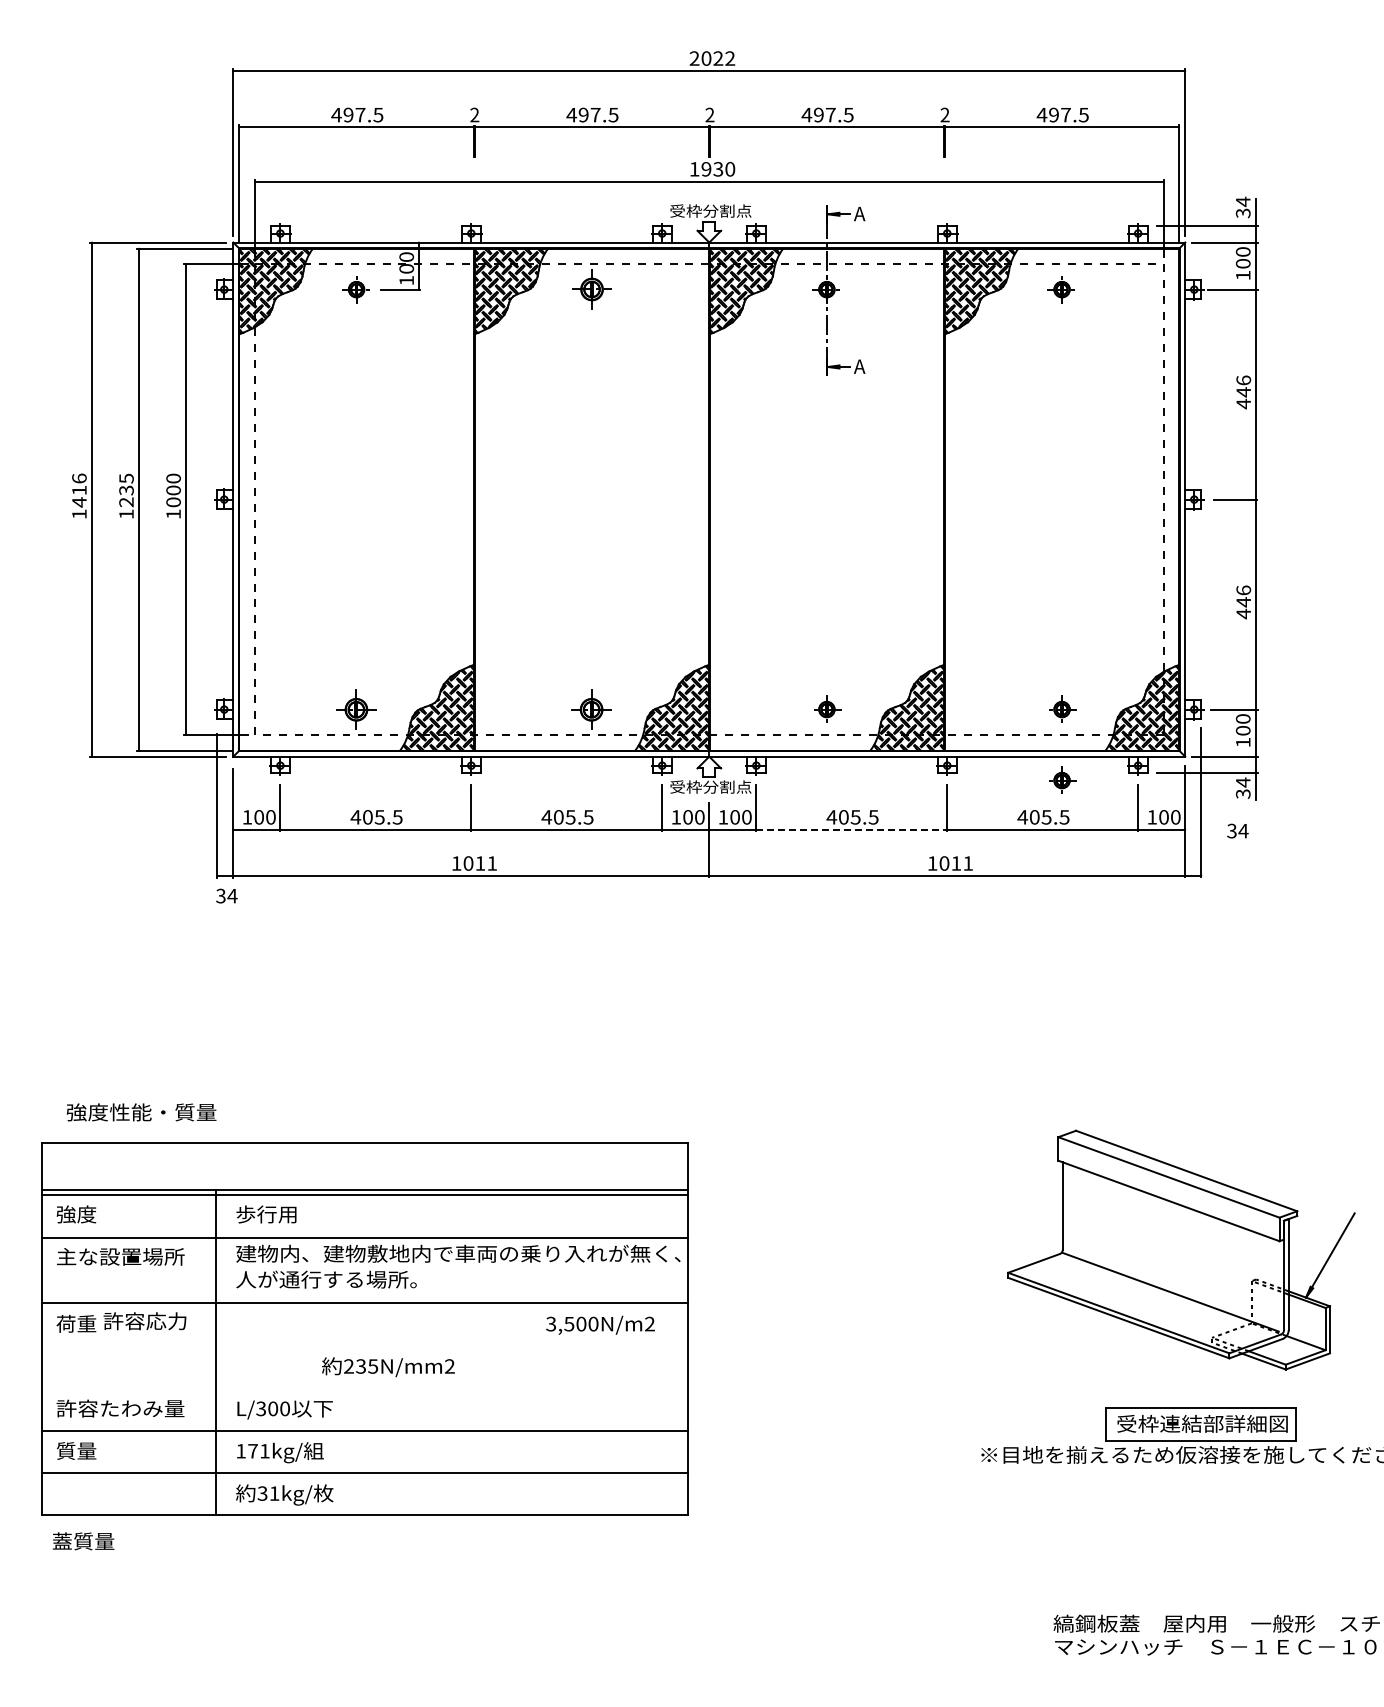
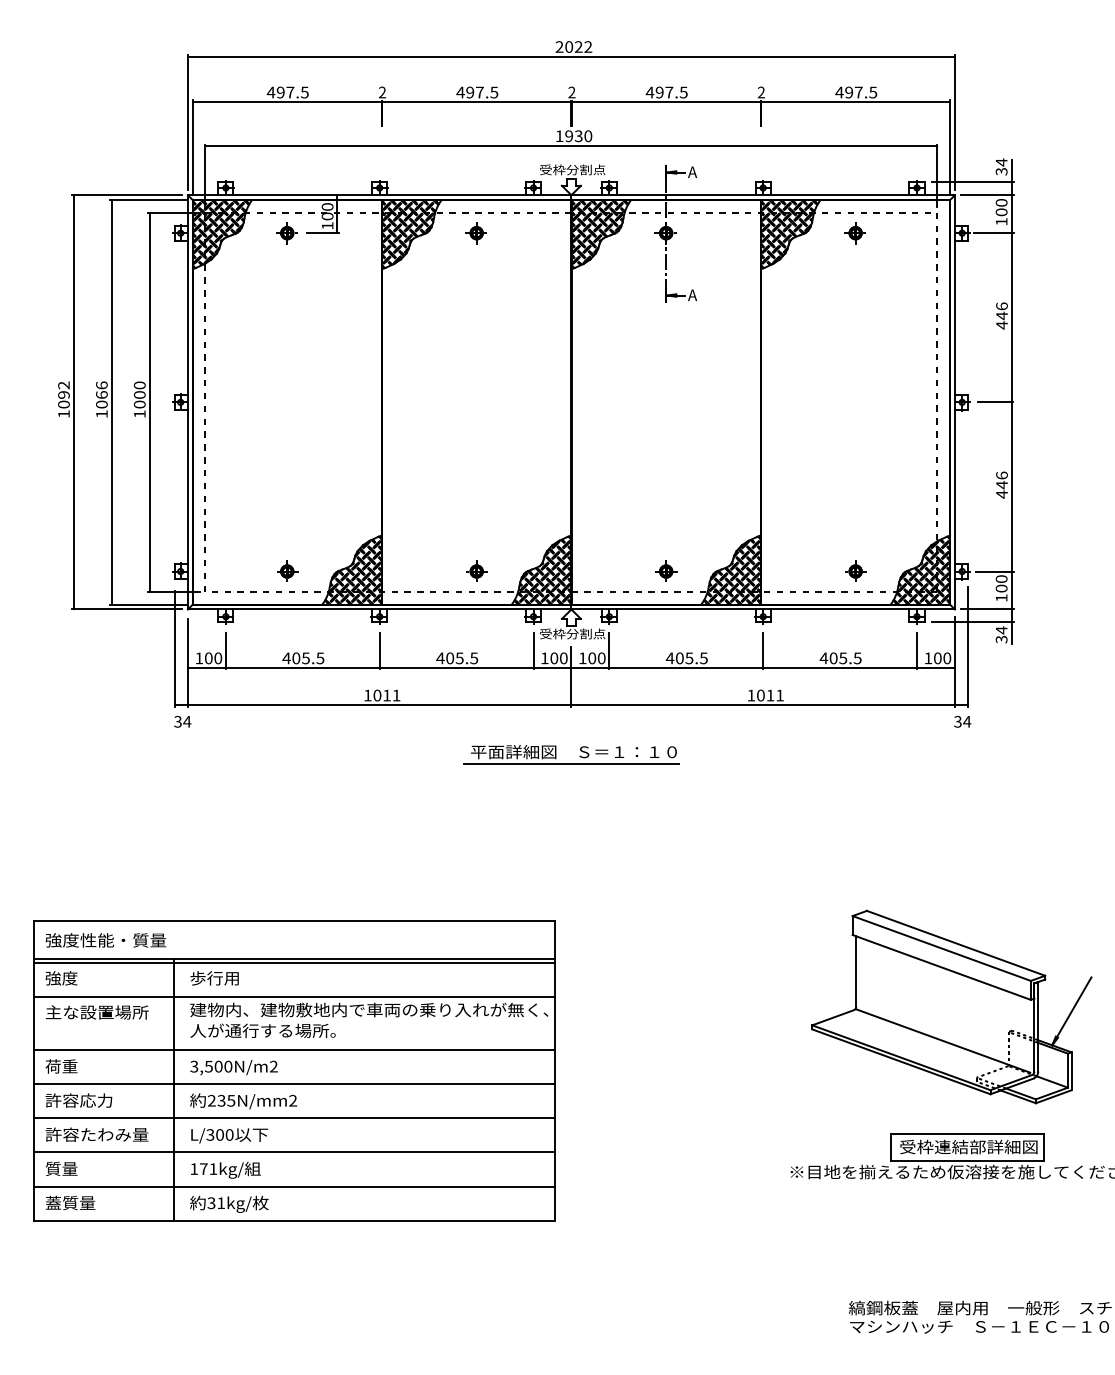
part: (590, 289) -> (475, 233), size x0.71
text: (79, 490) -> (64, 395), 1416 -> 1092
text: (126, 490) -> (101, 395), 1235 -> 1066
part: (356, 708) -> (287, 570), size x0.71
part: (591, 708) -> (476, 570), size x0.71
part: (1062, 779) -> (856, 627), removed
line: (852, 829) -> (686, 668), dashed -> solid
text: (1237, 830) -> (962, 721), moved
part: (708, 947) -> (570, 763), added
text: (141, 1112) -> (105, 940), moved
text: (144, 1321) -> (78, 1100), moved
text: (600, 1324) -> (234, 1066), moved
line: (364, 1345) -> (293, 1083), added
text: (388, 1367) -> (243, 1101), moved
line: (364, 1388) -> (293, 1118), added
text: (83, 1541) -> (70, 1203), moved

